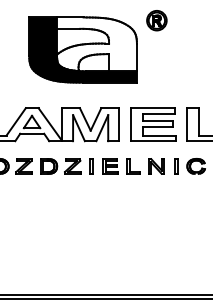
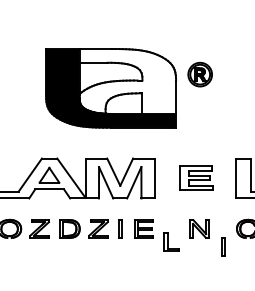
part: (156, 20) -> (199, 74), moved
part: (153, 124) -> (196, 178), size x0.6
part: (133, 166) -> (171, 242), moved
part: (176, 166) -> (223, 247), moved

